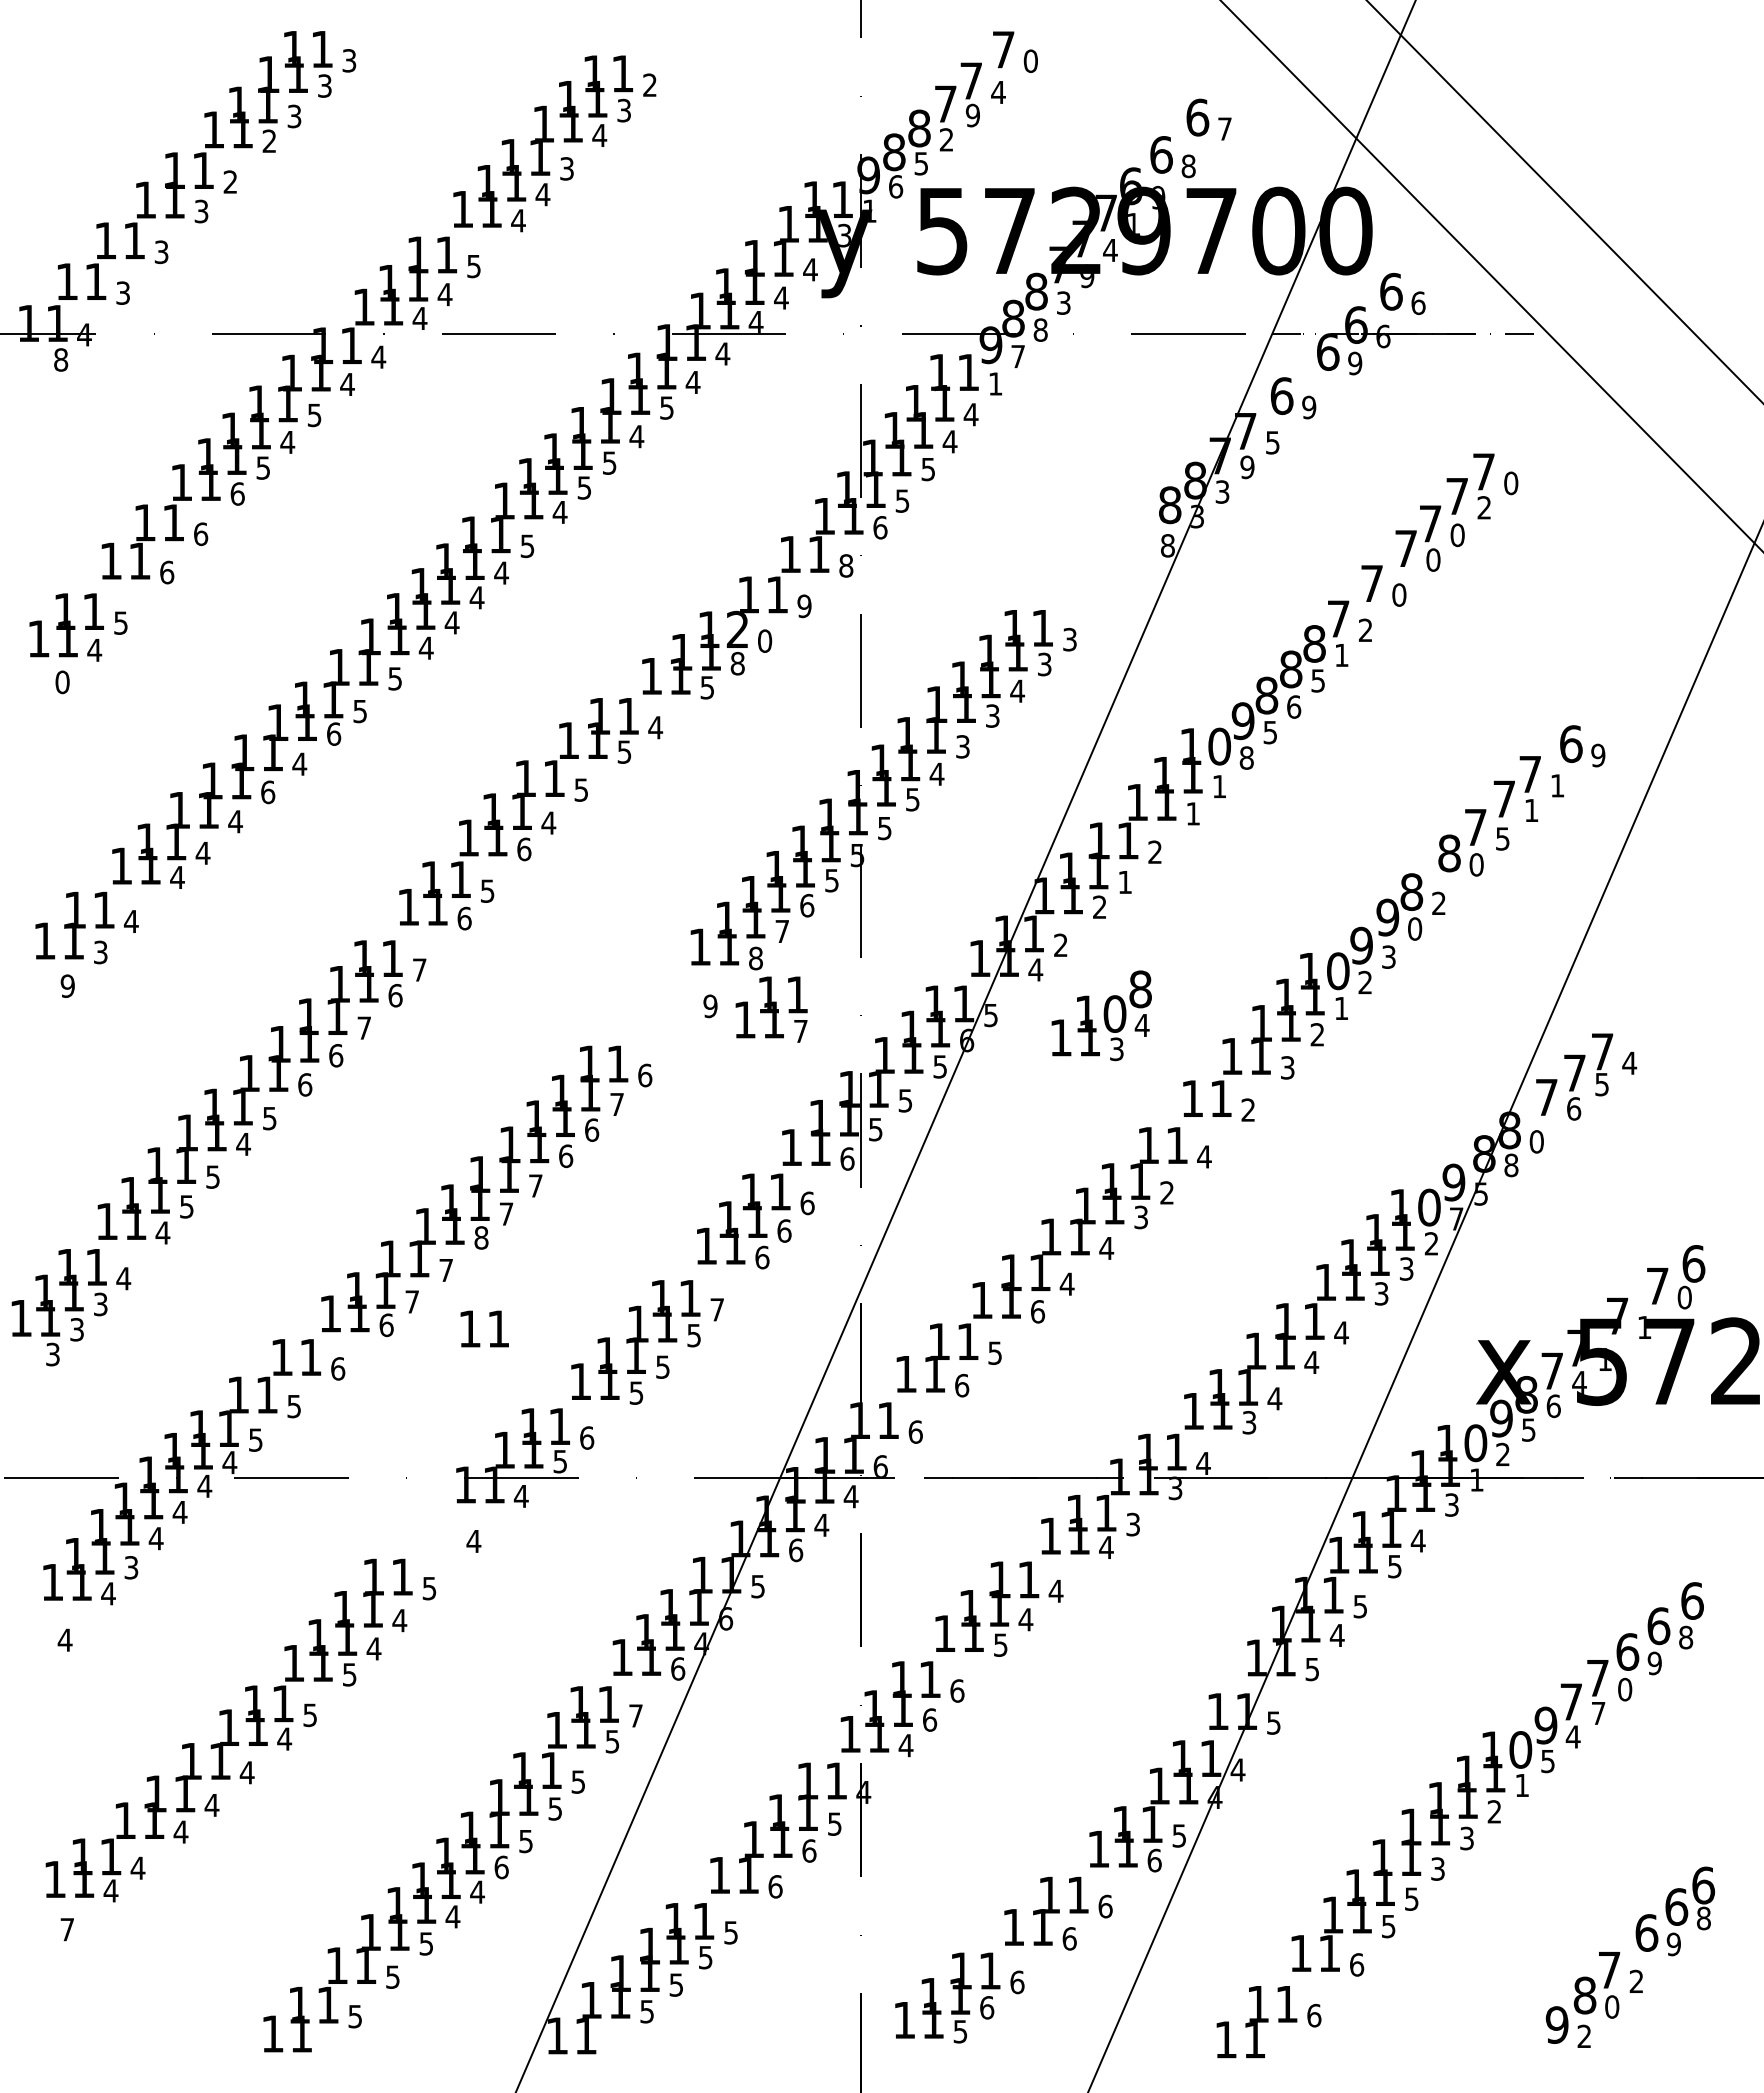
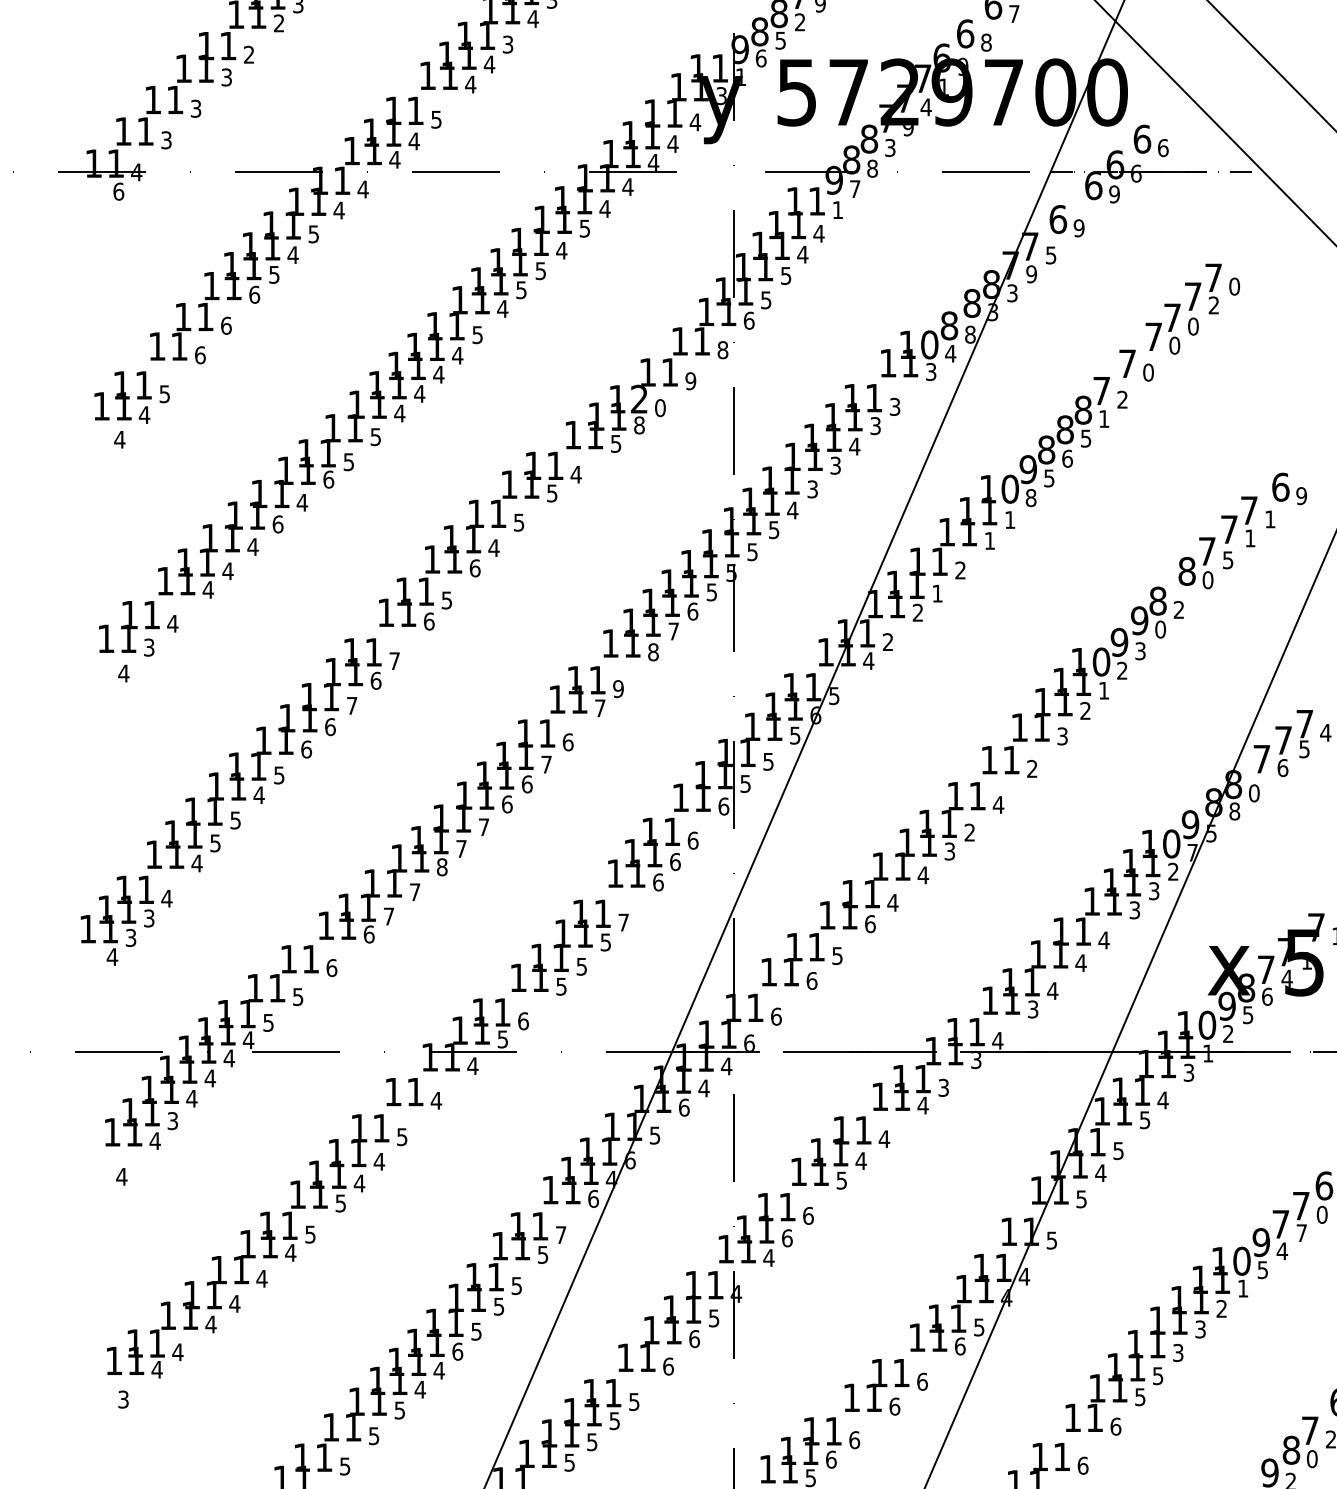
text: (61, 359) -> (119, 191), 8 -> 6
text: (62, 682) -> (119, 439), 0 -> 4
text: (67, 985) -> (123, 673), 9 -> 4
text: (771, 1009) -> (577, 691), moved
text: (1101, 1015) -> (919, 346), moved
text: (484, 1328) -> (404, 1091), moved
text: (52, 1354) -> (112, 956), 3 -> 4
text: (67, 1929) -> (123, 1399), 7 -> 3

